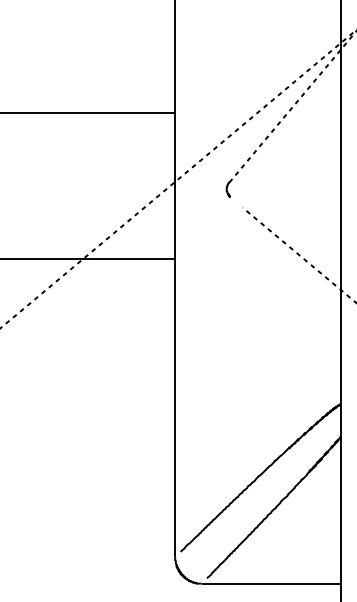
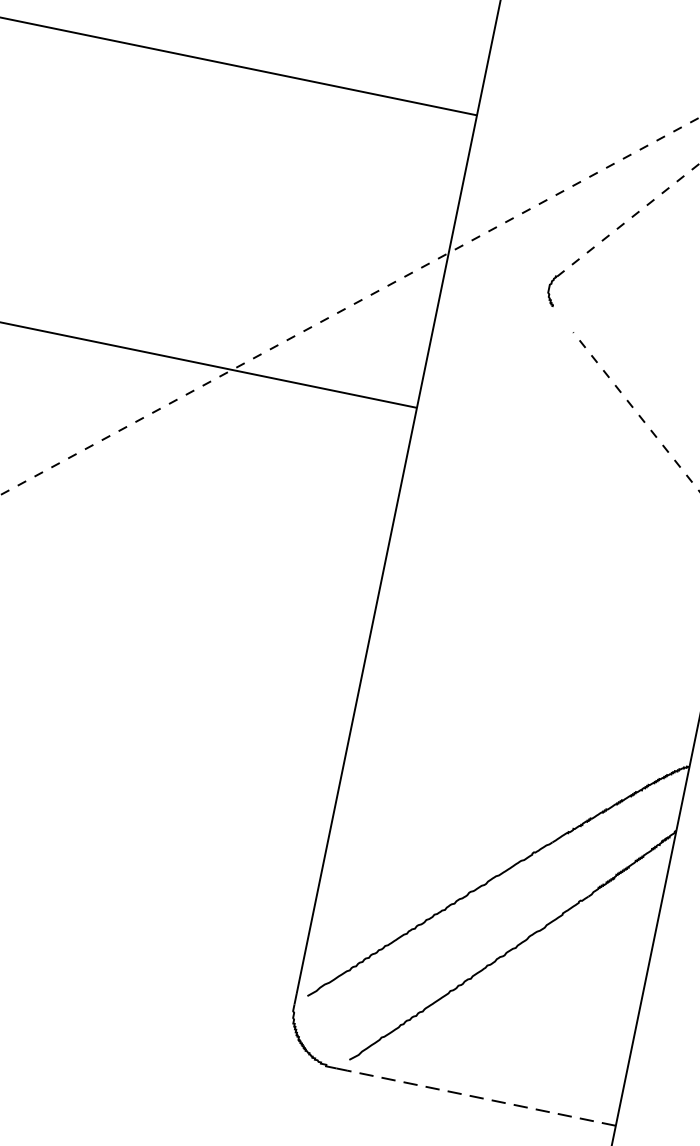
line: (273, 583) -> (480, 1097), solid -> dashed

